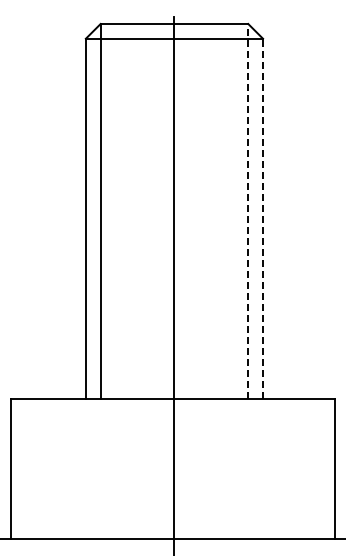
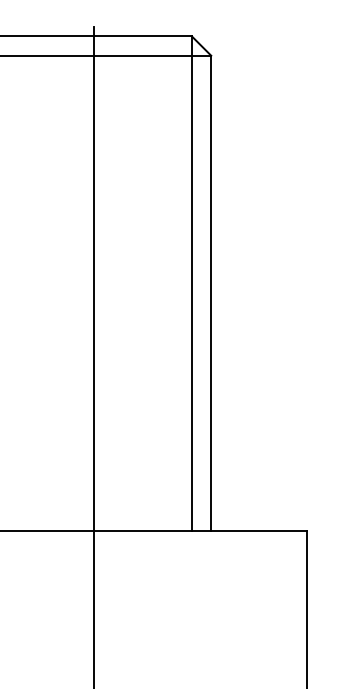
line: (248, 211) -> (192, 283), dashed -> solid
line: (263, 218) -> (211, 292), dashed -> solid

